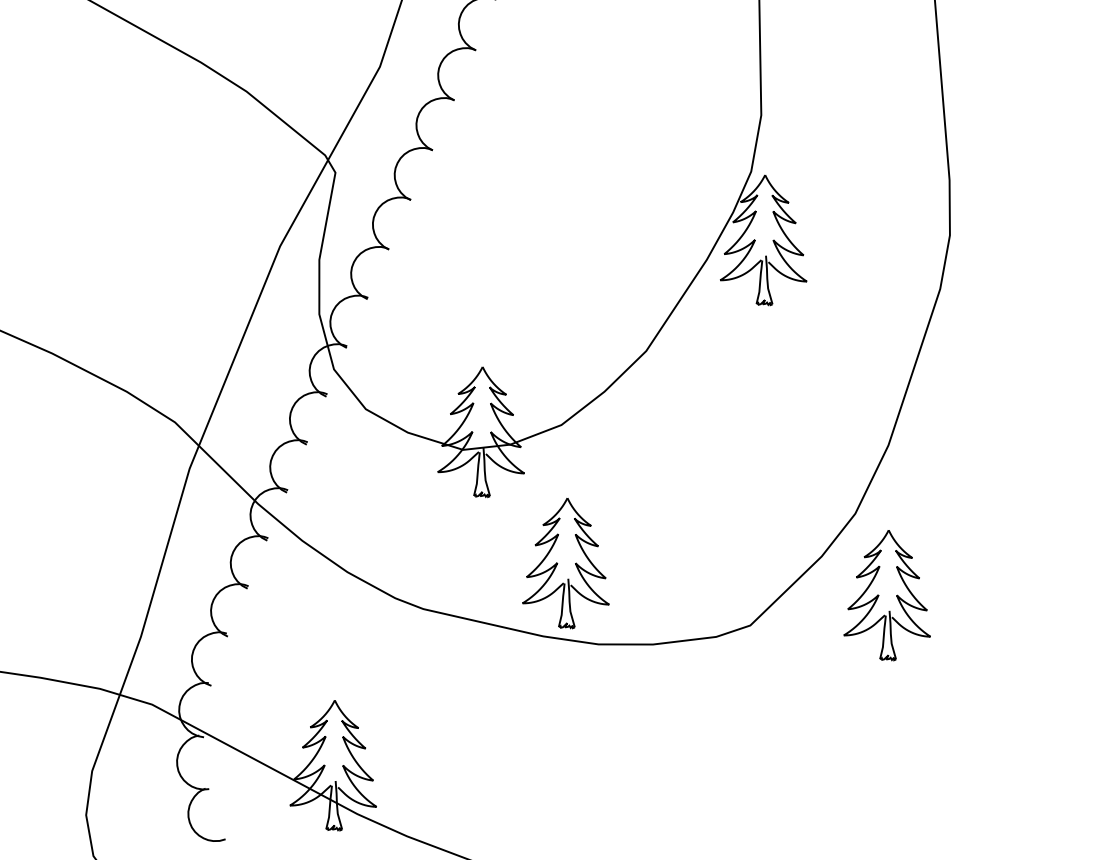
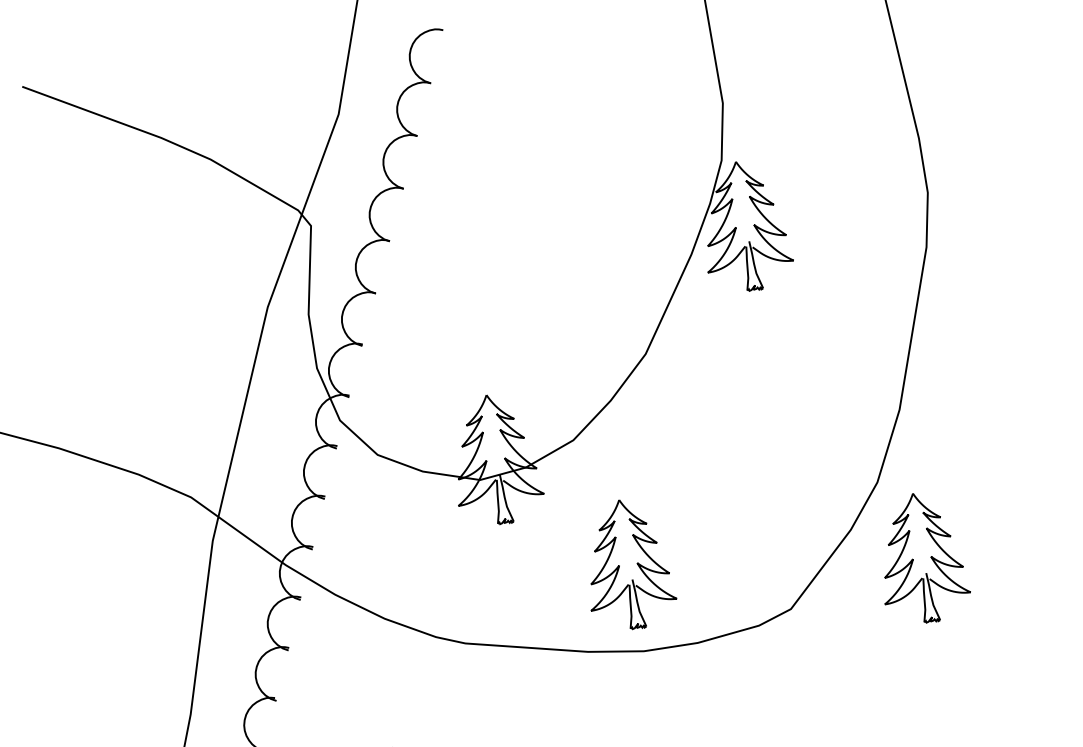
part: (565, 563) -> (627, 564), moved

